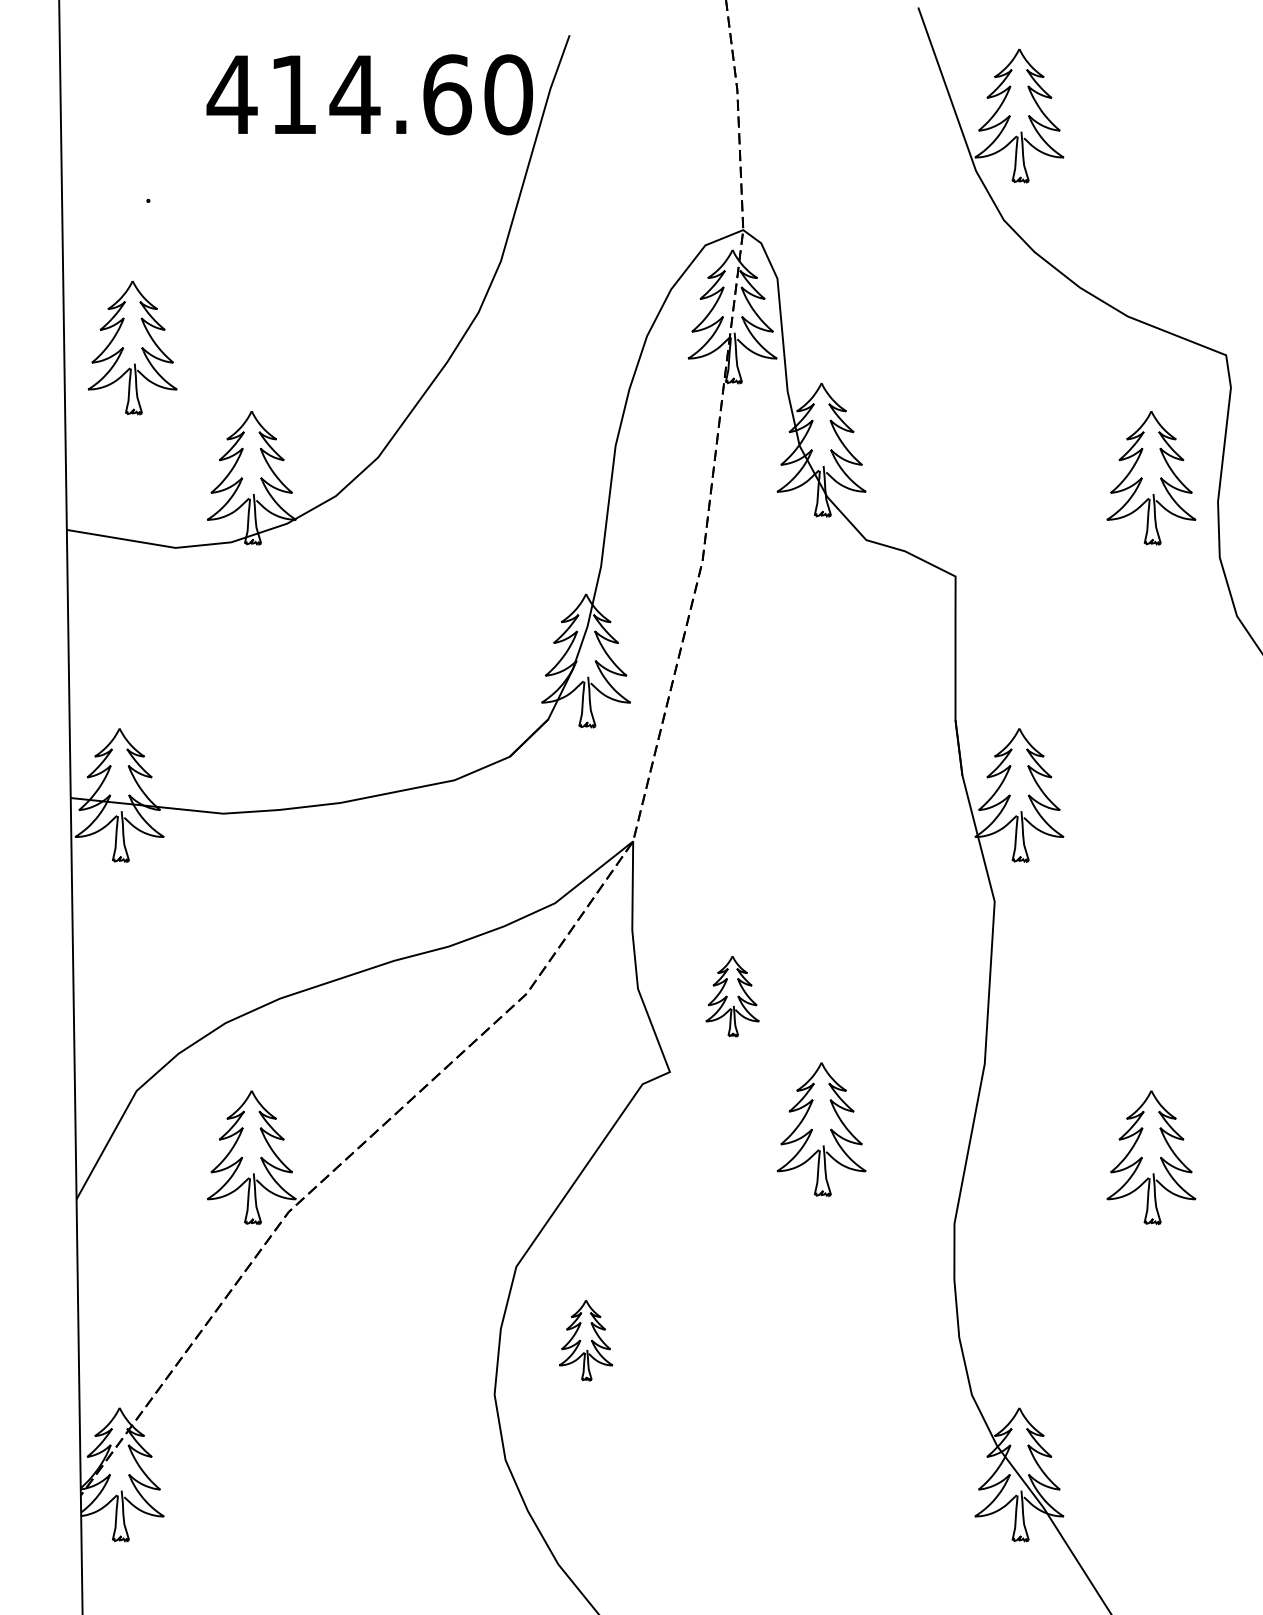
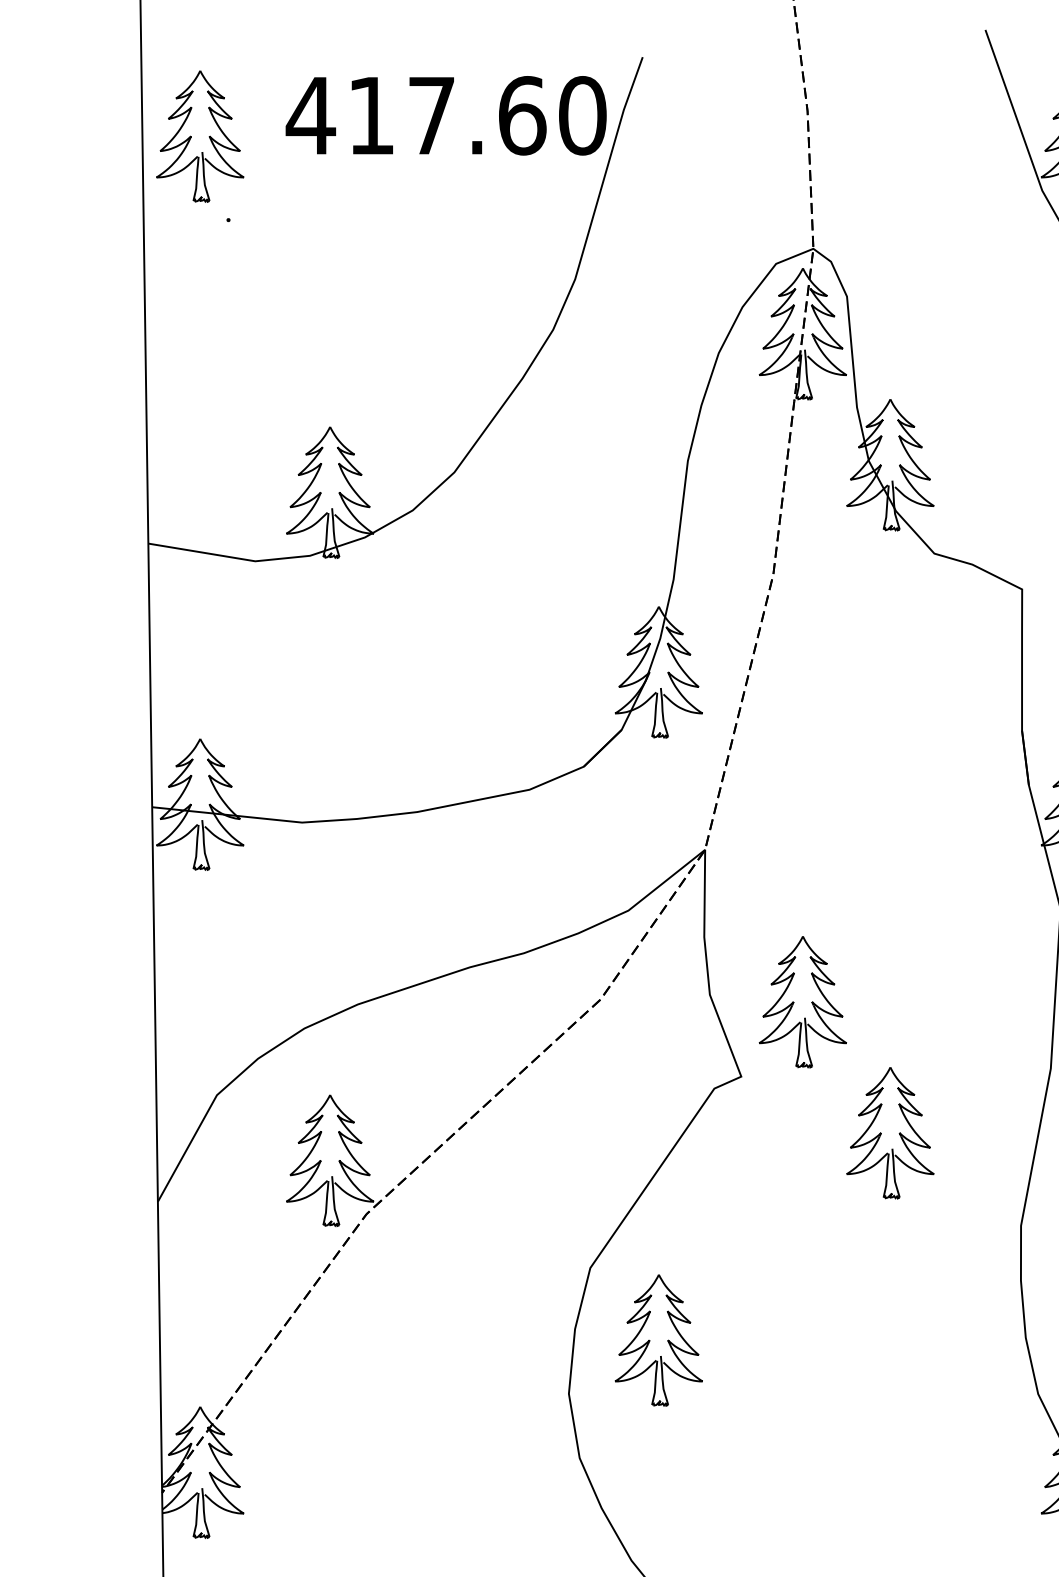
text: (354, 94) -> (431, 115), 414.60 -> 417.60
part: (132, 347) -> (200, 136), moved
part: (732, 996) -> (802, 1002), size x1.67
part: (585, 1340) -> (658, 1340), size x1.67

